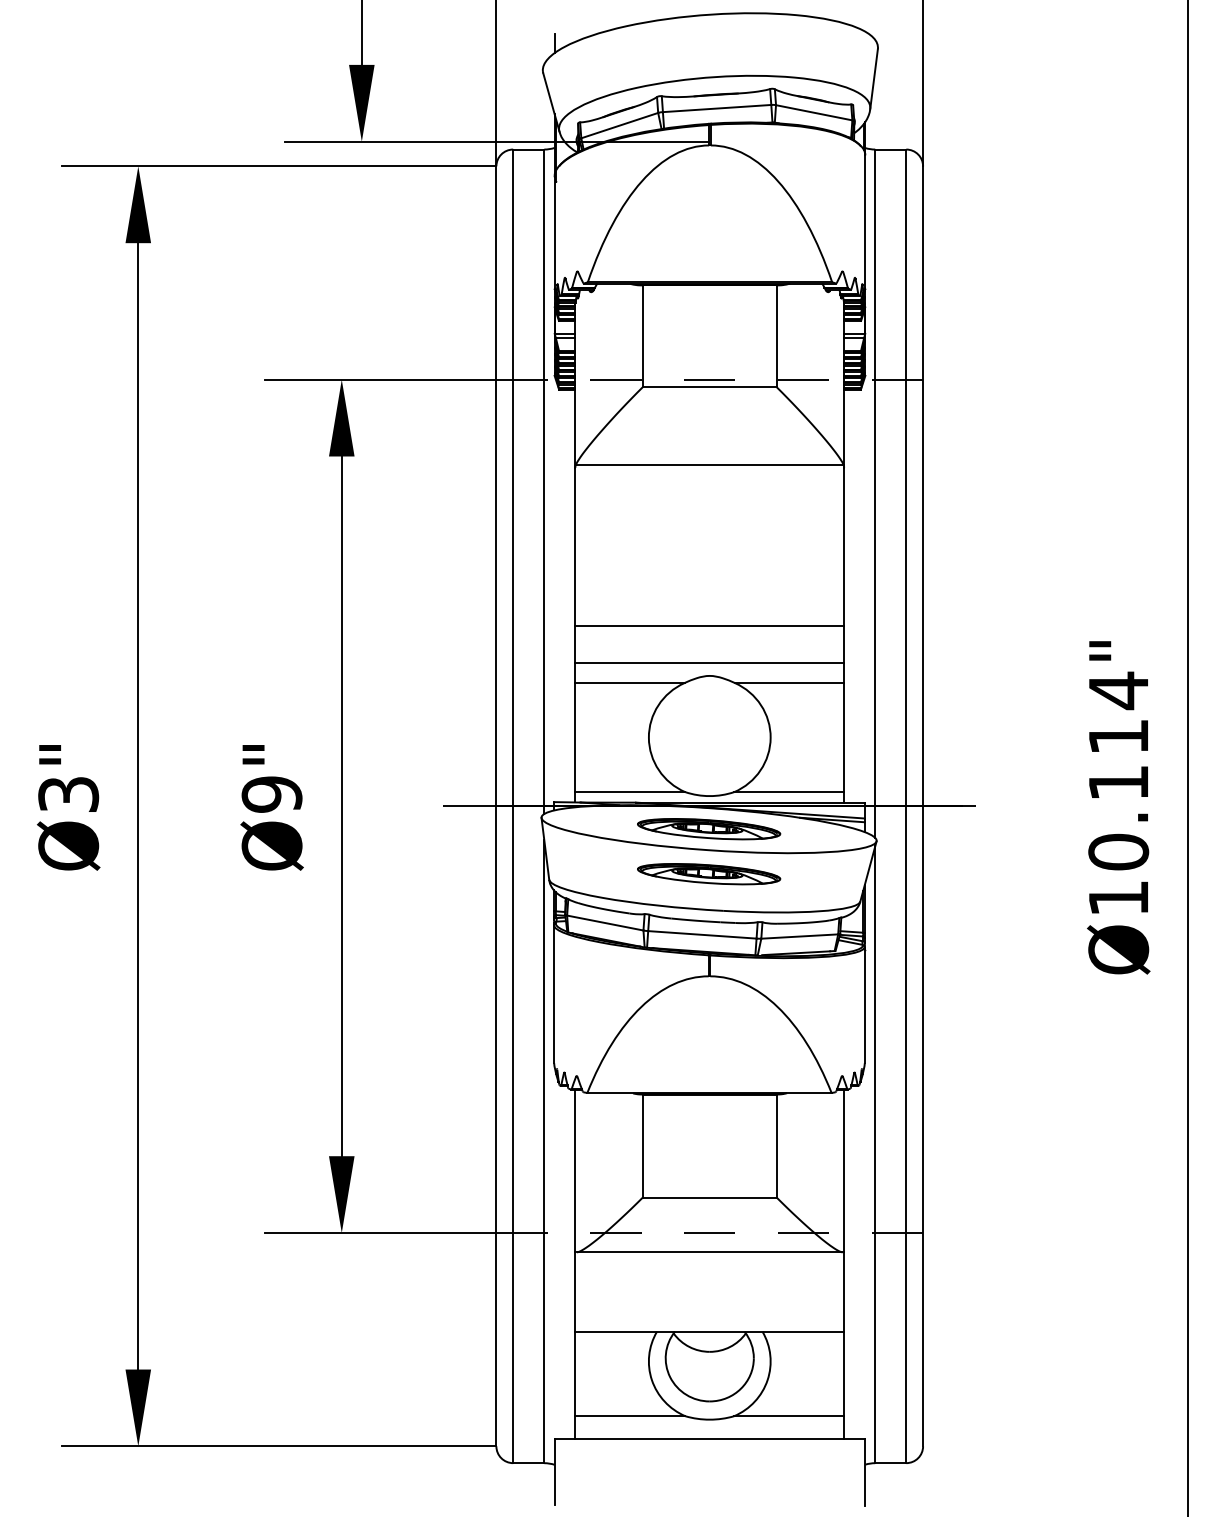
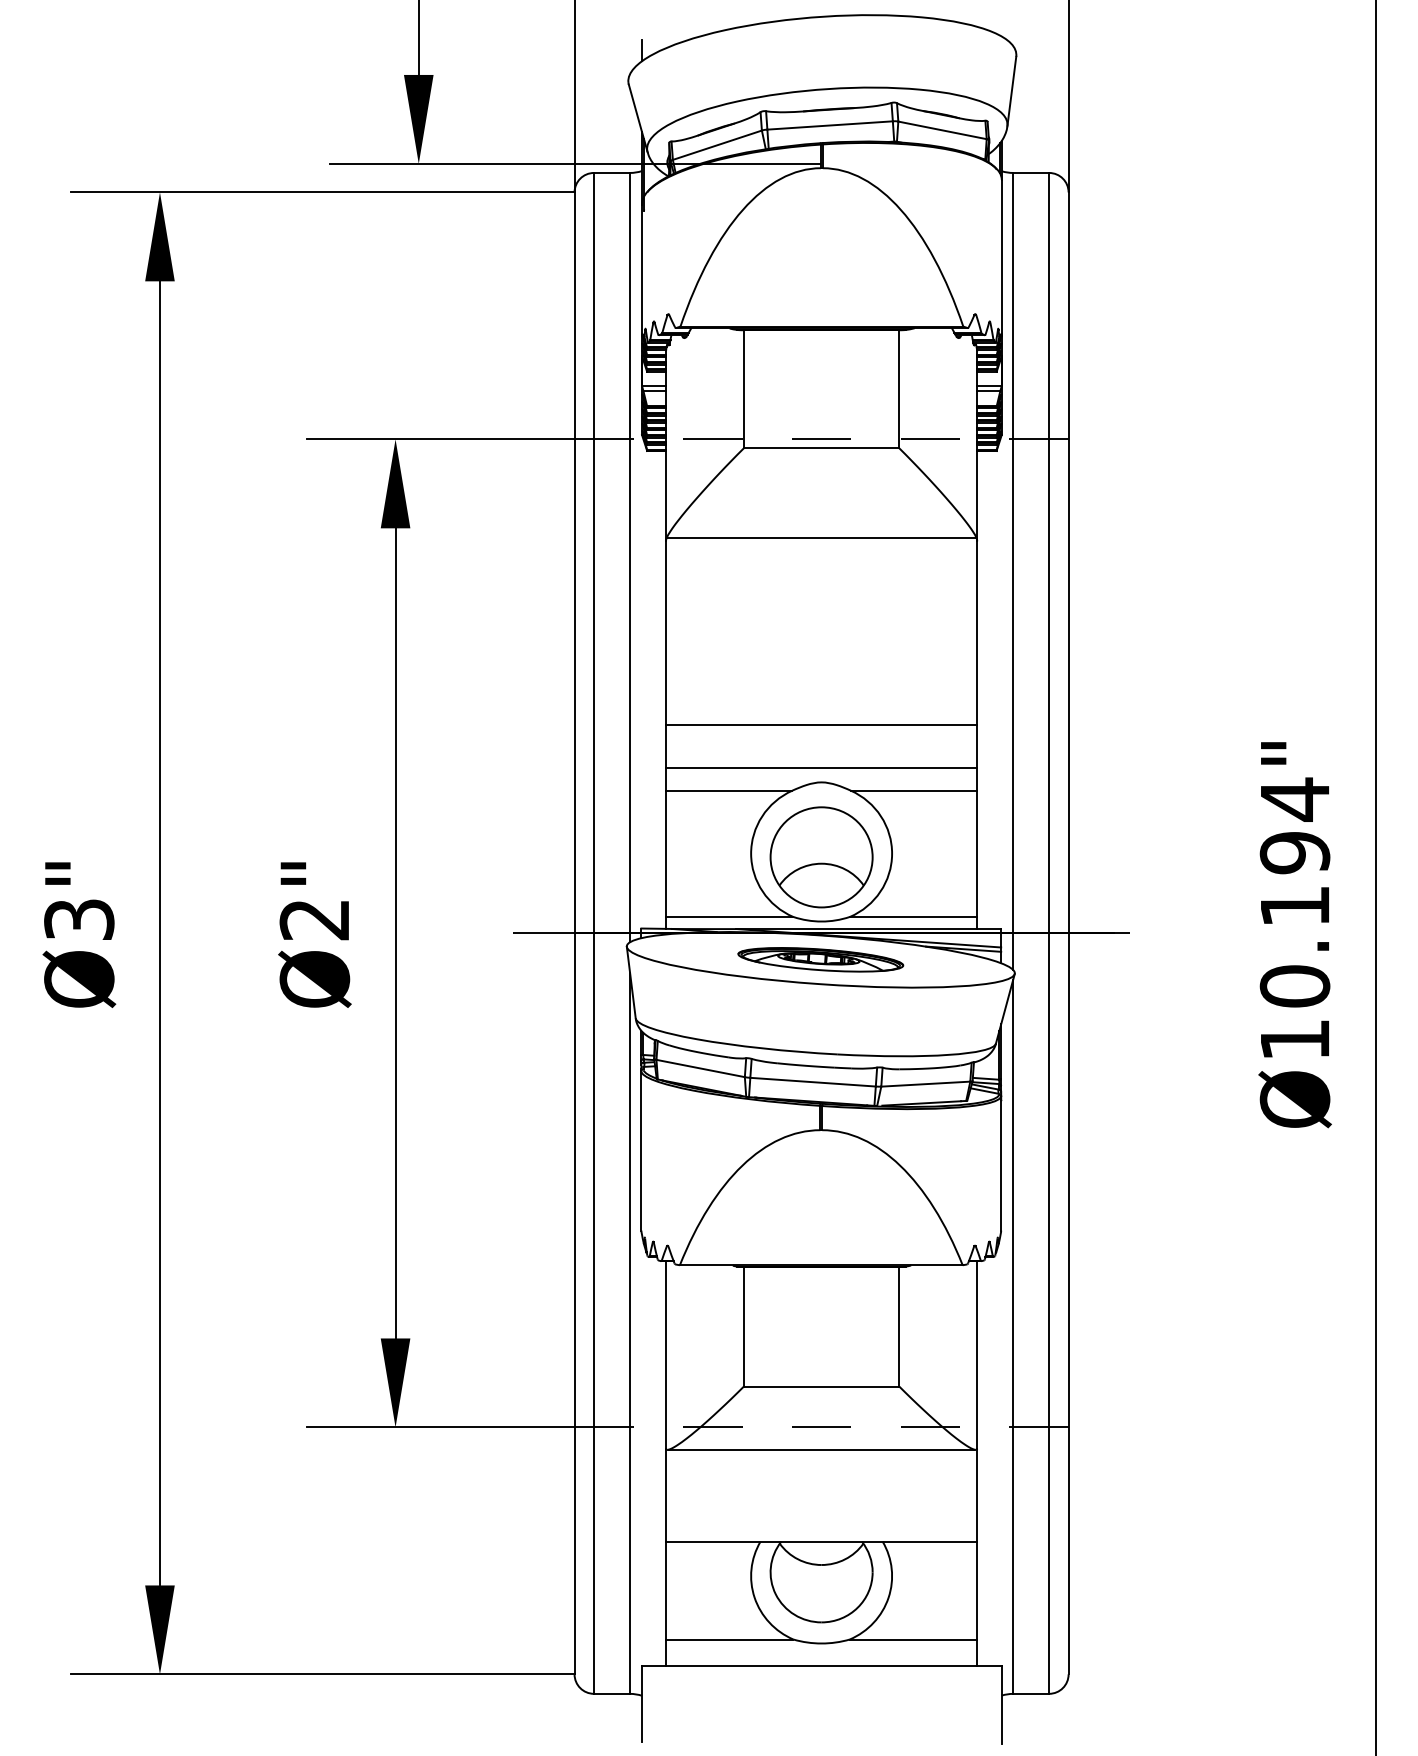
text: (1118, 736) -> (1294, 852), Ø10.114" -> Ø10.194"
part: (709, 740) -> (821, 857), added
text: (271, 794) -> (314, 919), Ø9" -> Ø2"
part: (709, 874) -> (821, 1012), removed

